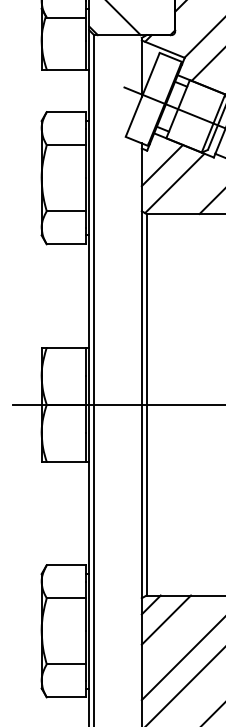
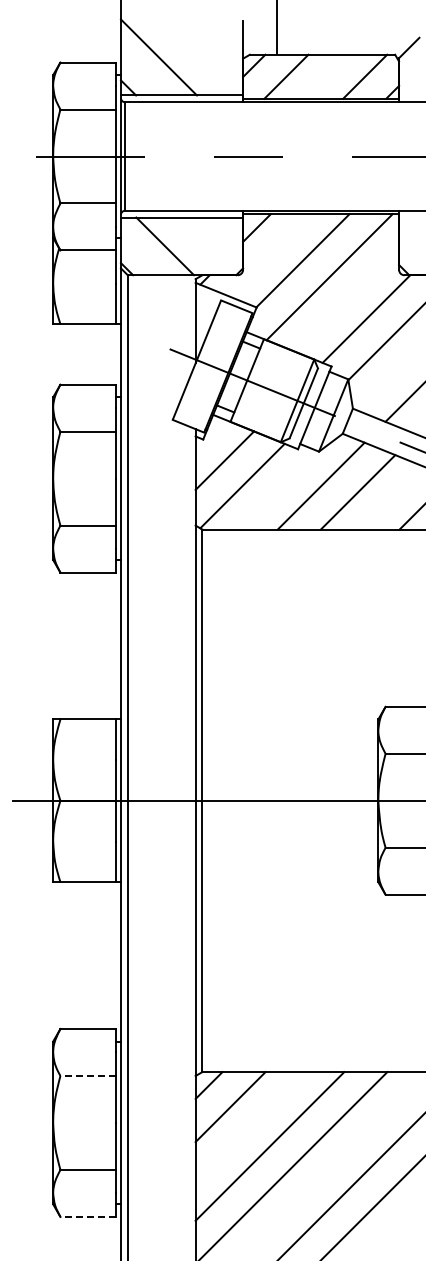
line: (66, 597) -> (88, 1075), solid -> dashed
line: (66, 697) -> (88, 1216), solid -> dashed

